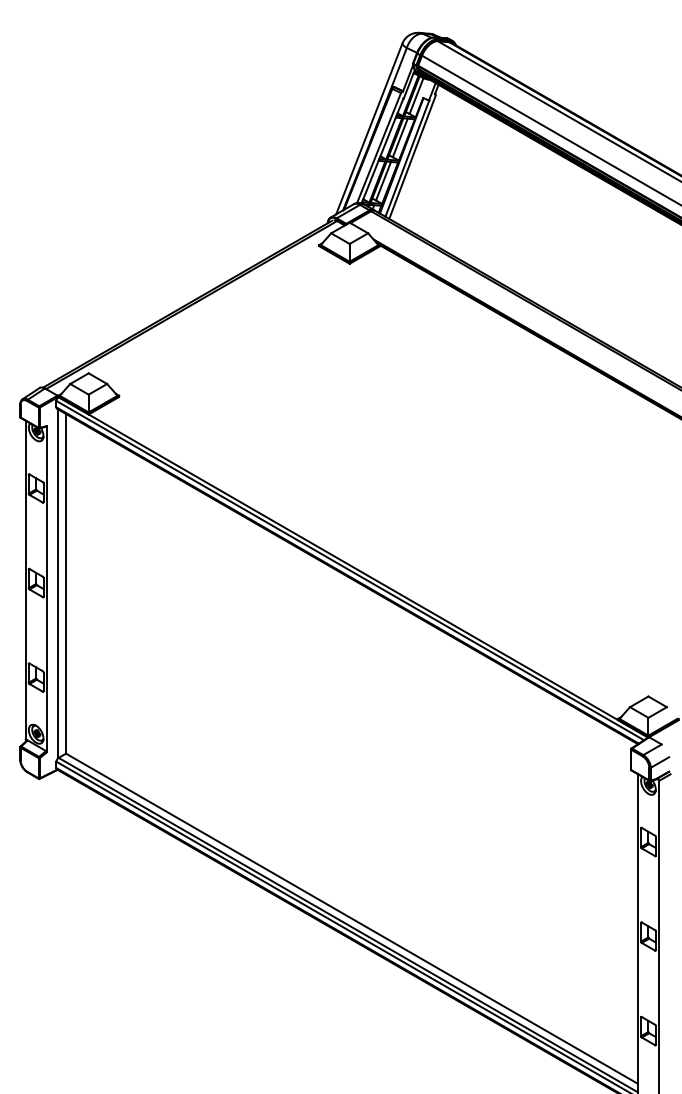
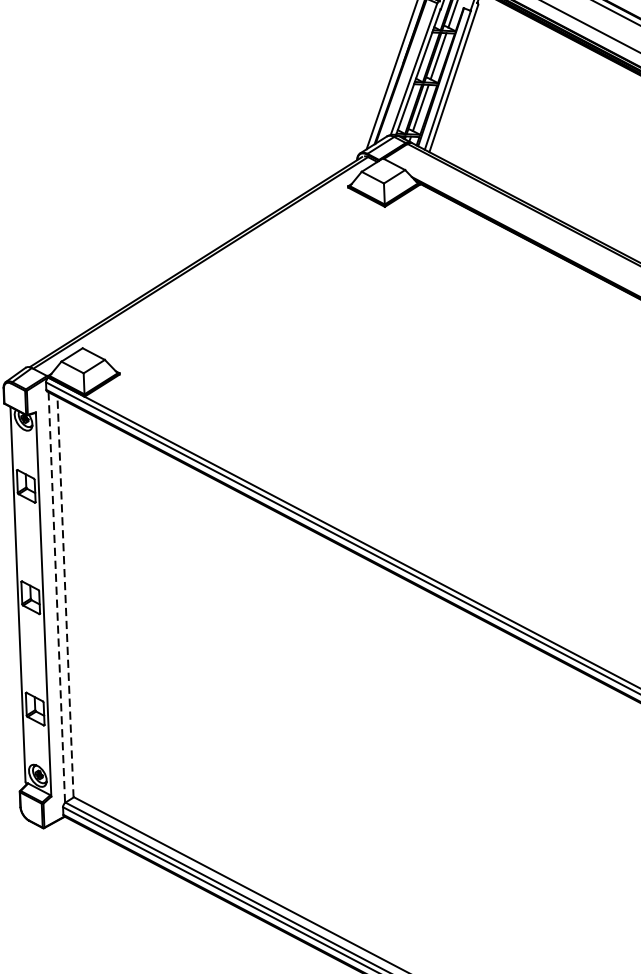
line: (65, 583) -> (65, 596), solid -> dashed
line: (58, 584) -> (57, 598), solid -> dashed

